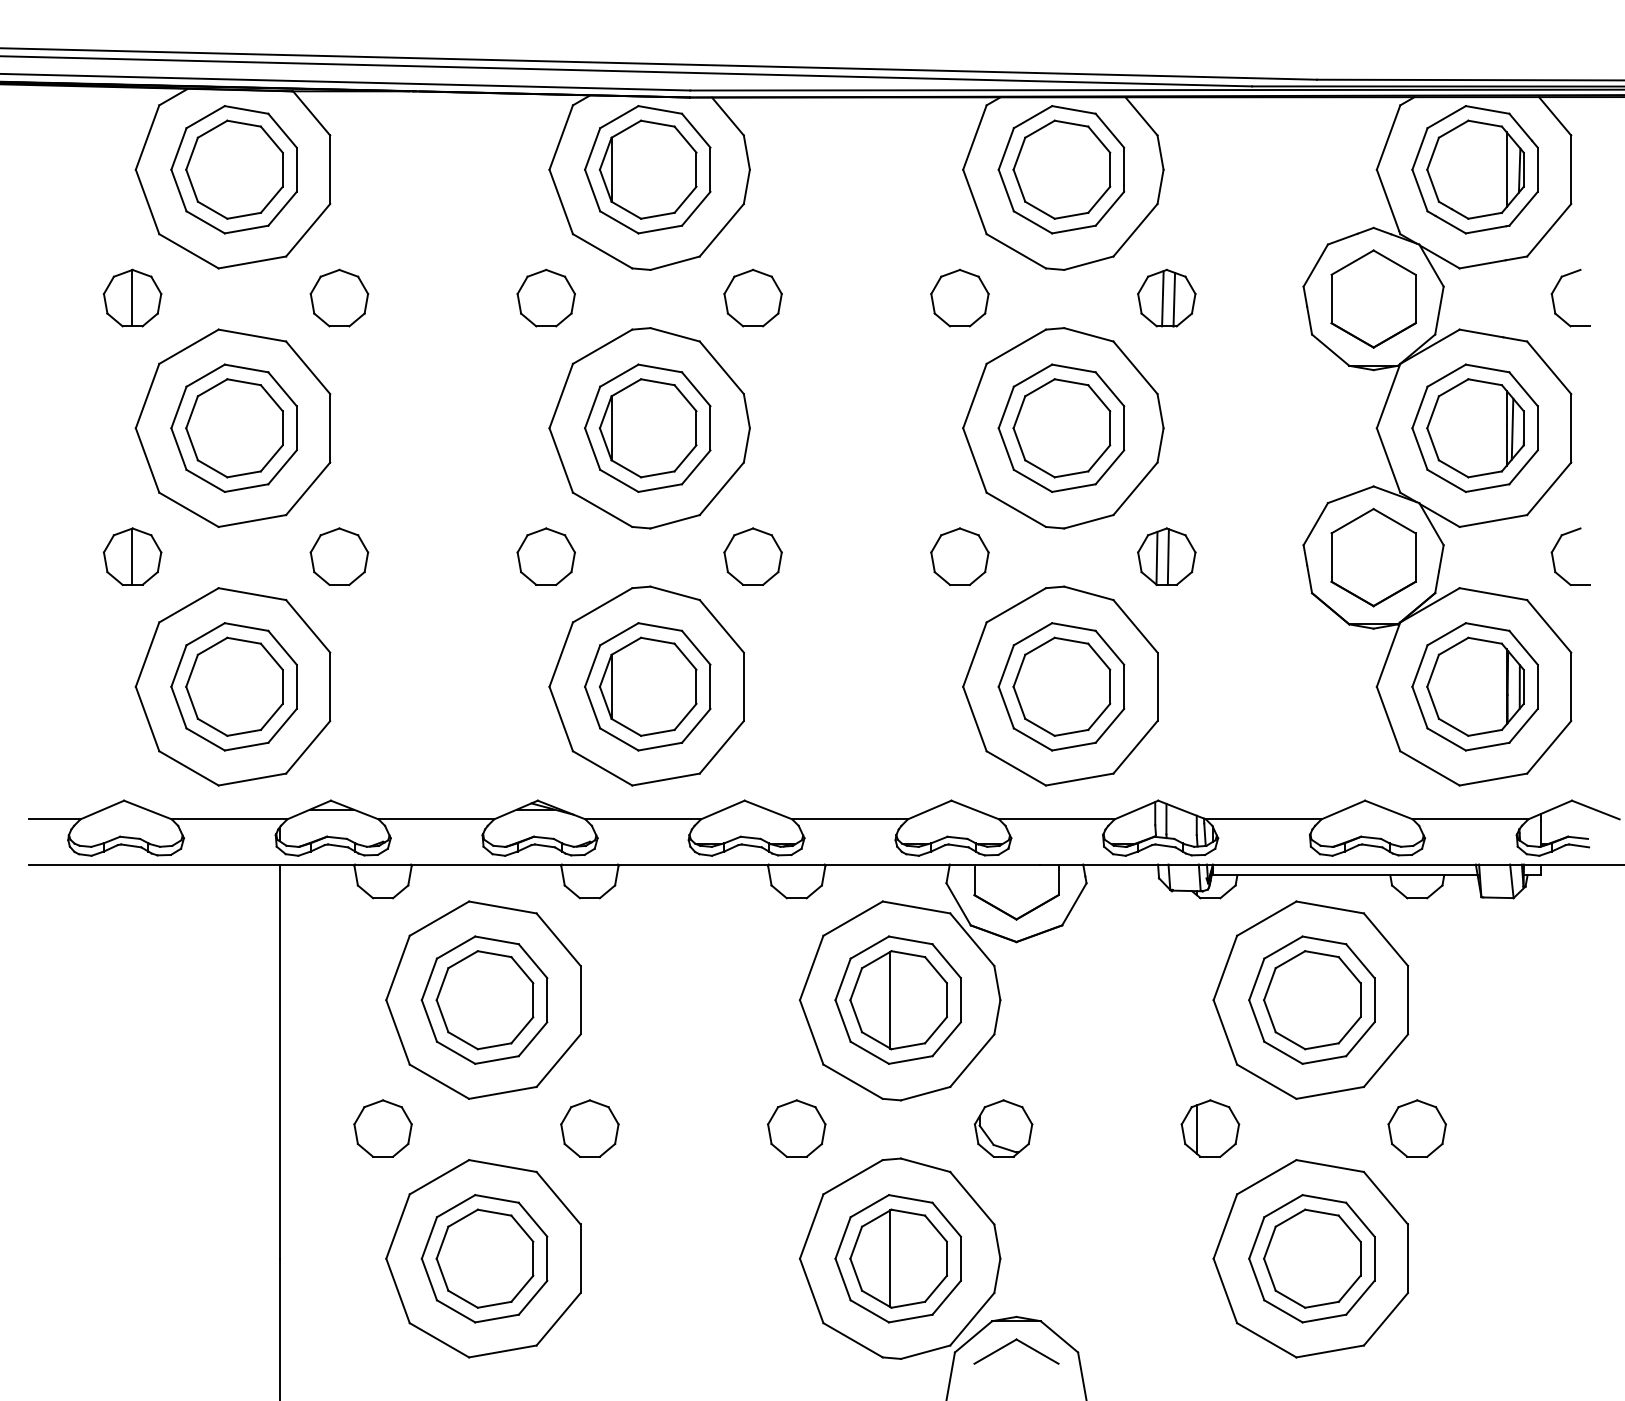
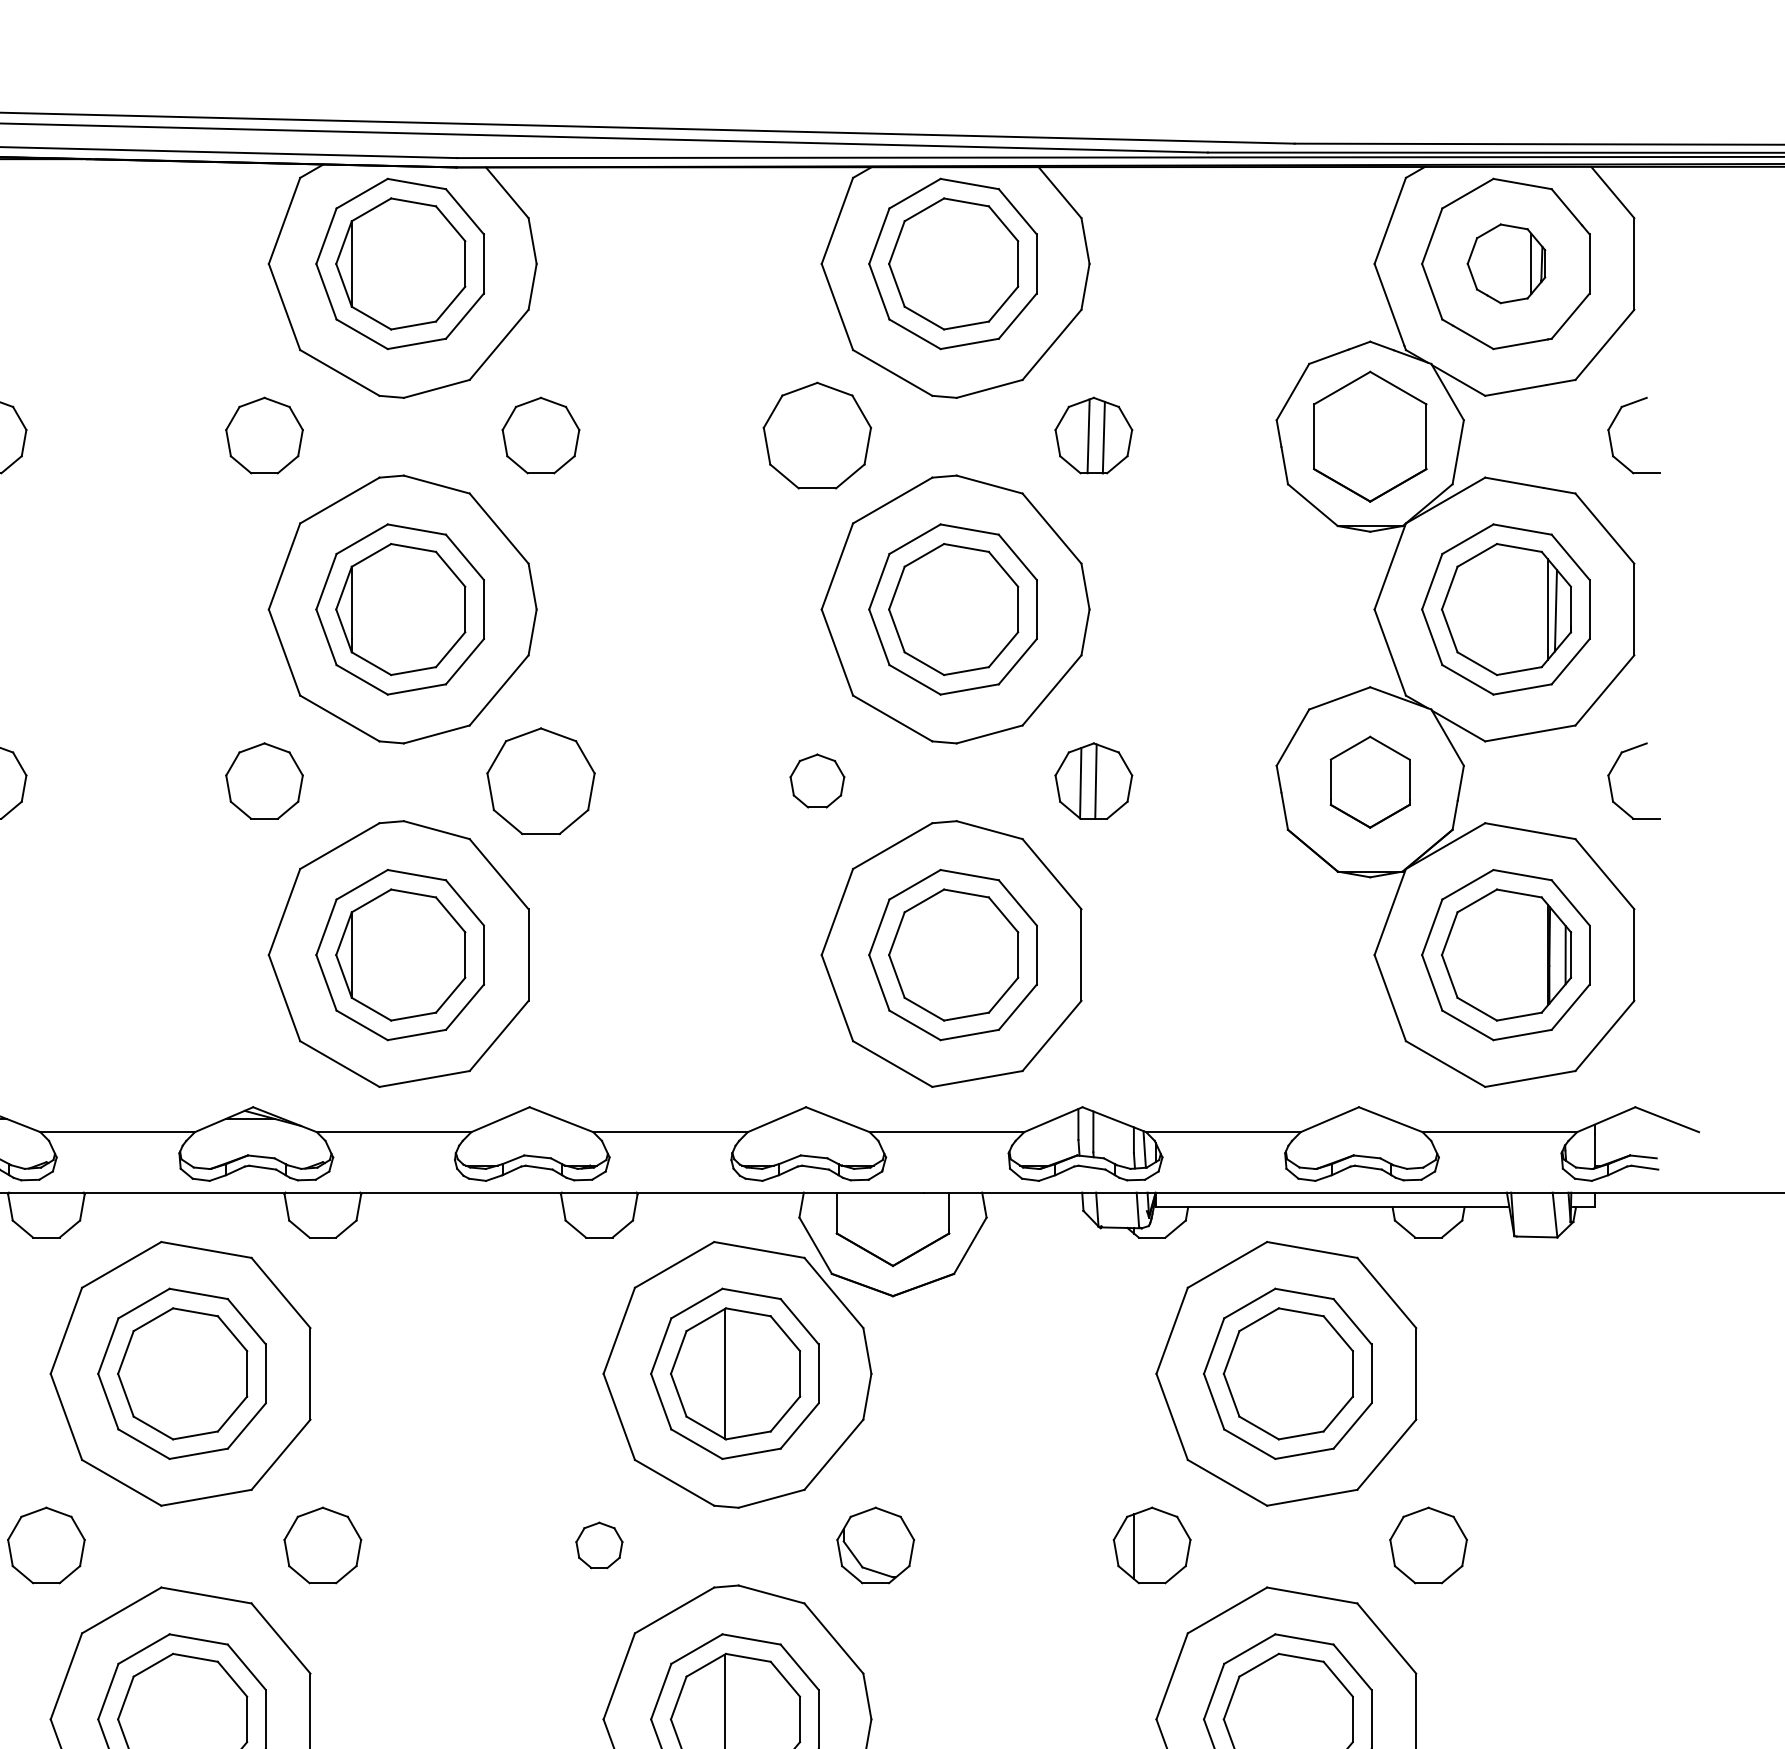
part: (1475, 169) -> (1506, 263), size x0.6
part: (959, 297) -> (816, 434), size x1.4
part: (752, 556) -> (540, 780), size x1.4
part: (959, 556) -> (816, 780), size x0.7
part: (1373, 557) -> (1370, 782), size x0.7
part: (796, 1128) -> (598, 1545), size x0.6

